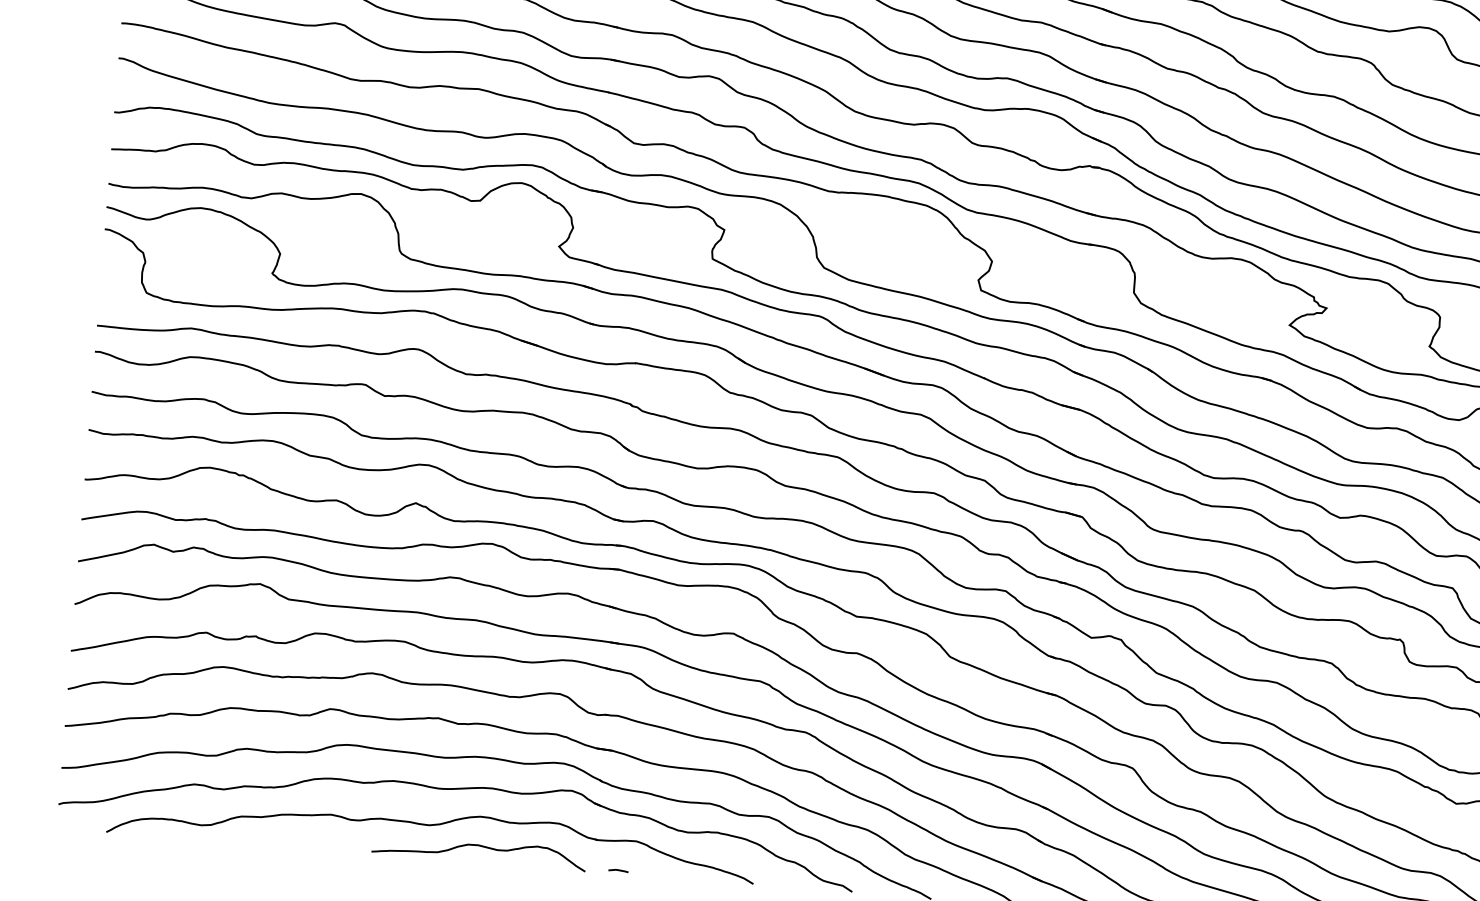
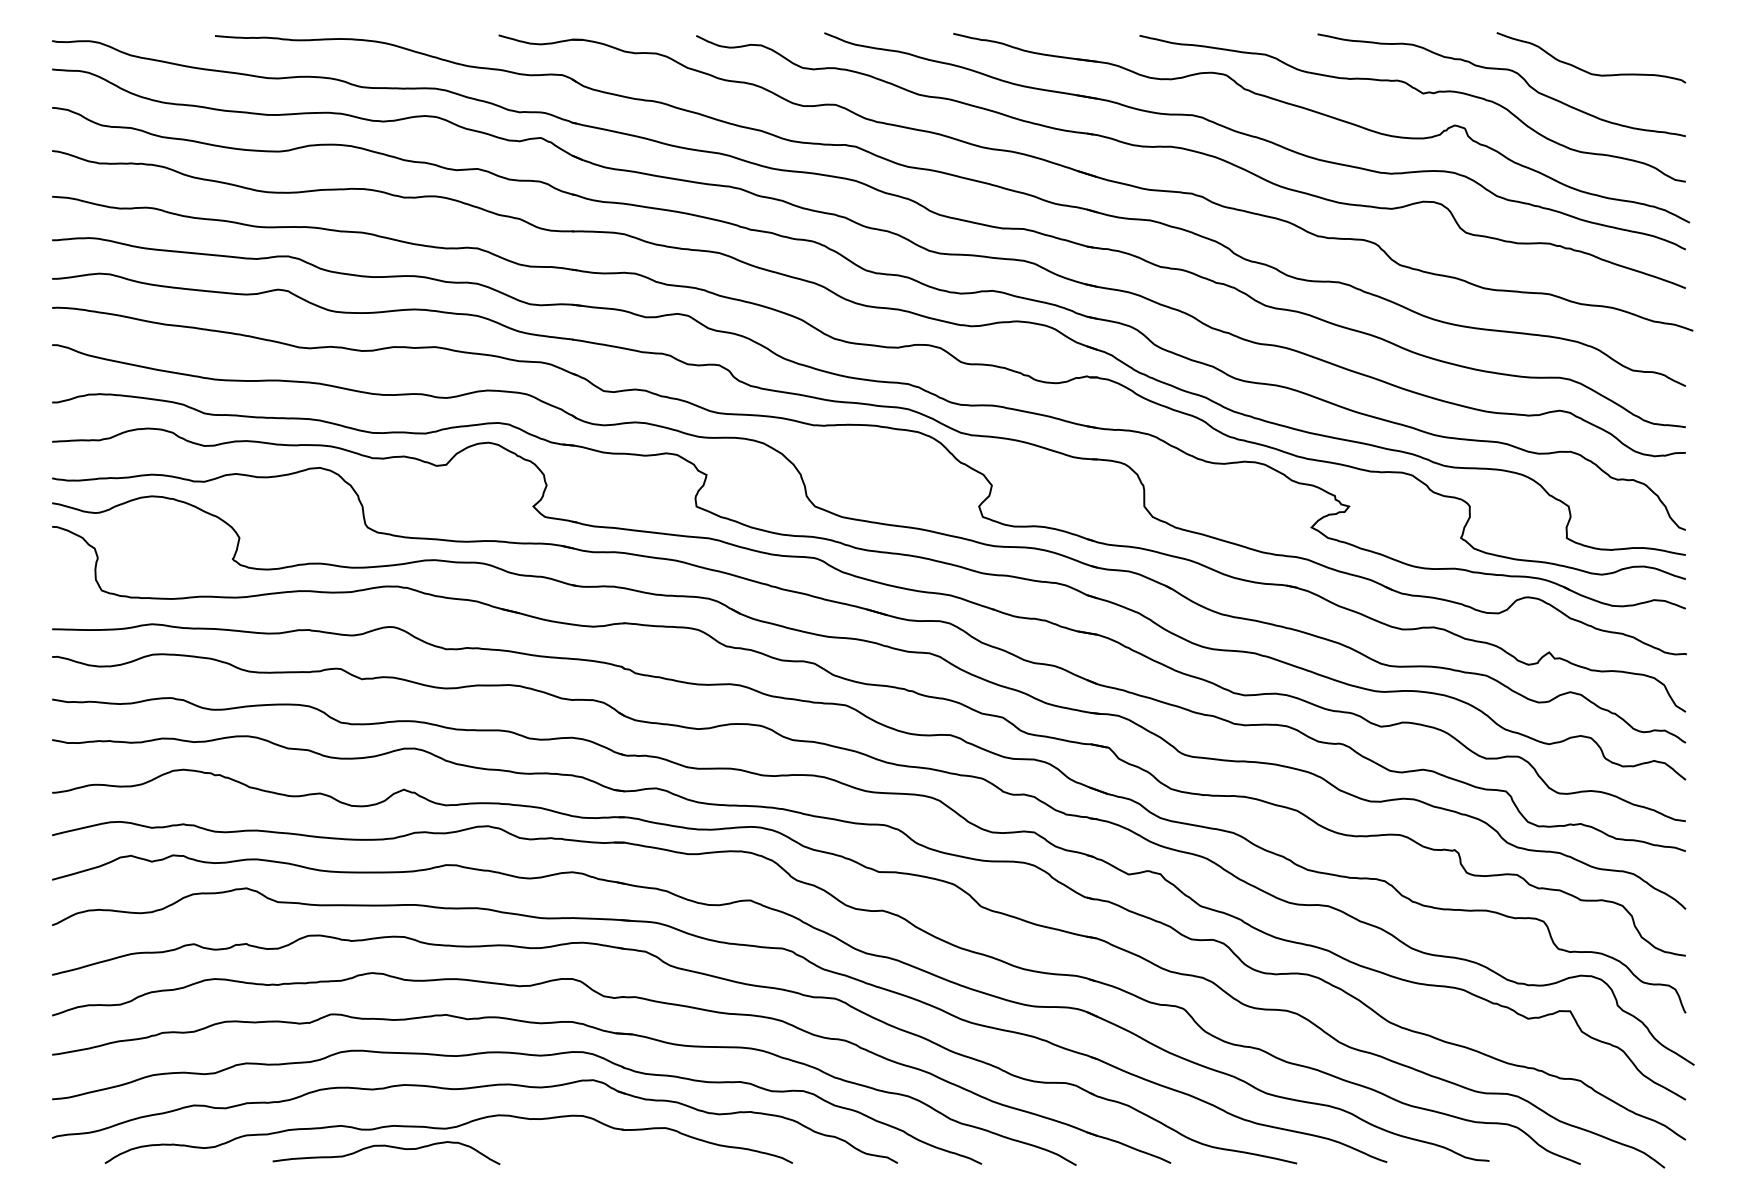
curve: (481, 847) -> (388, 1147), moved
line: (617, 870) -> (648, 1160), removed

